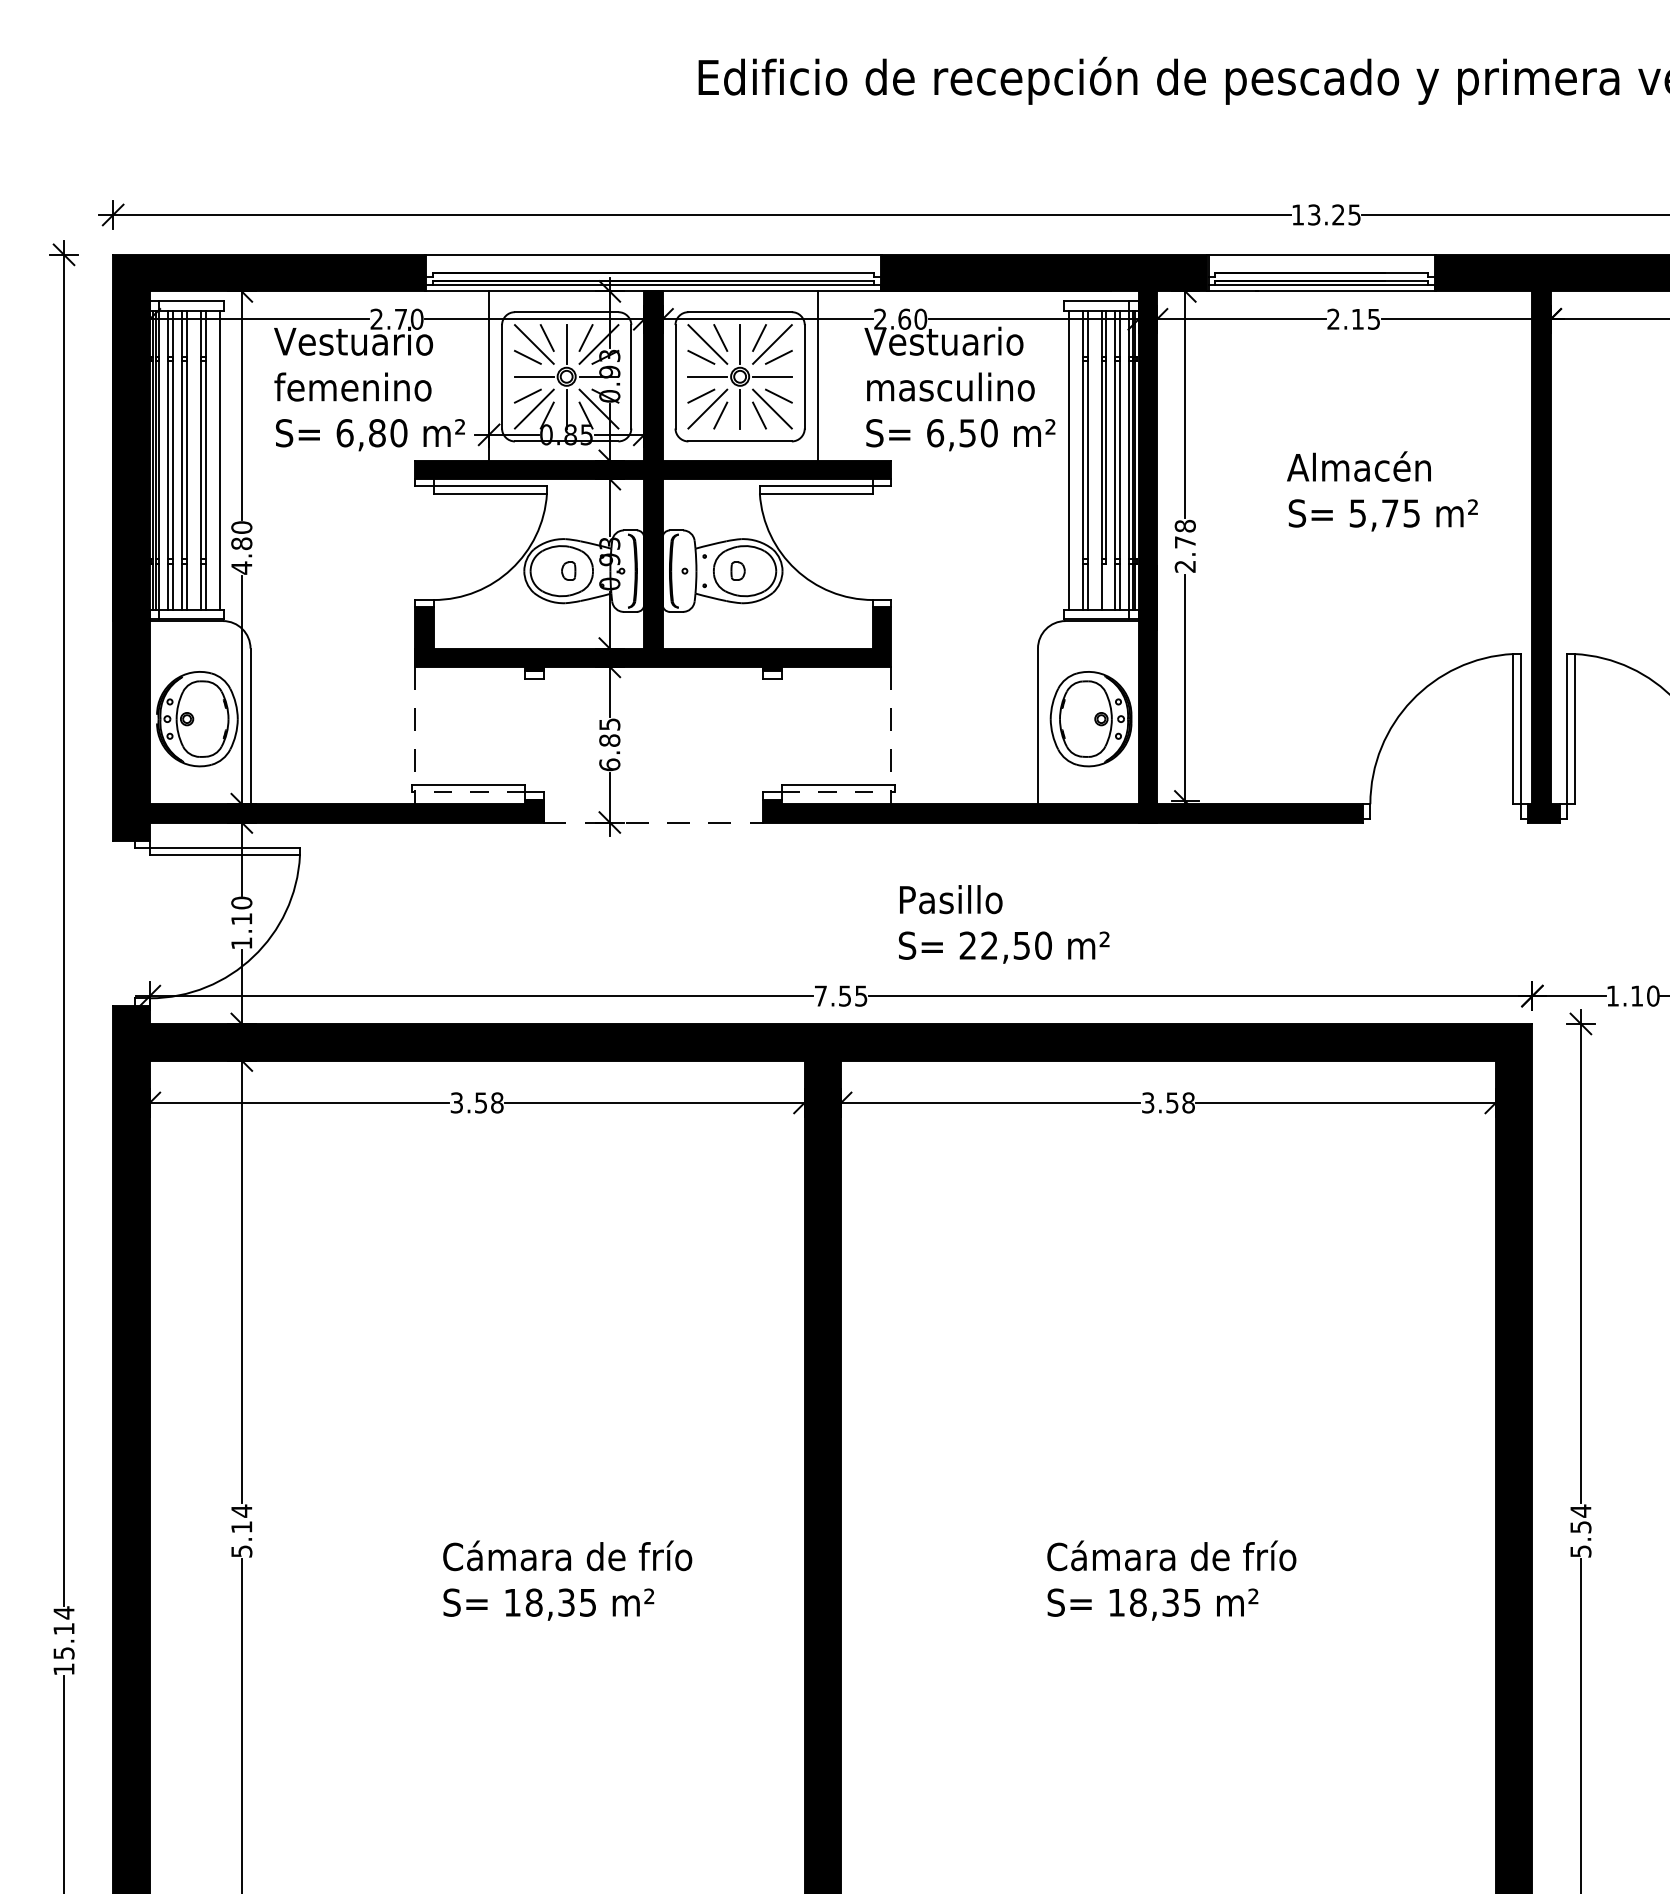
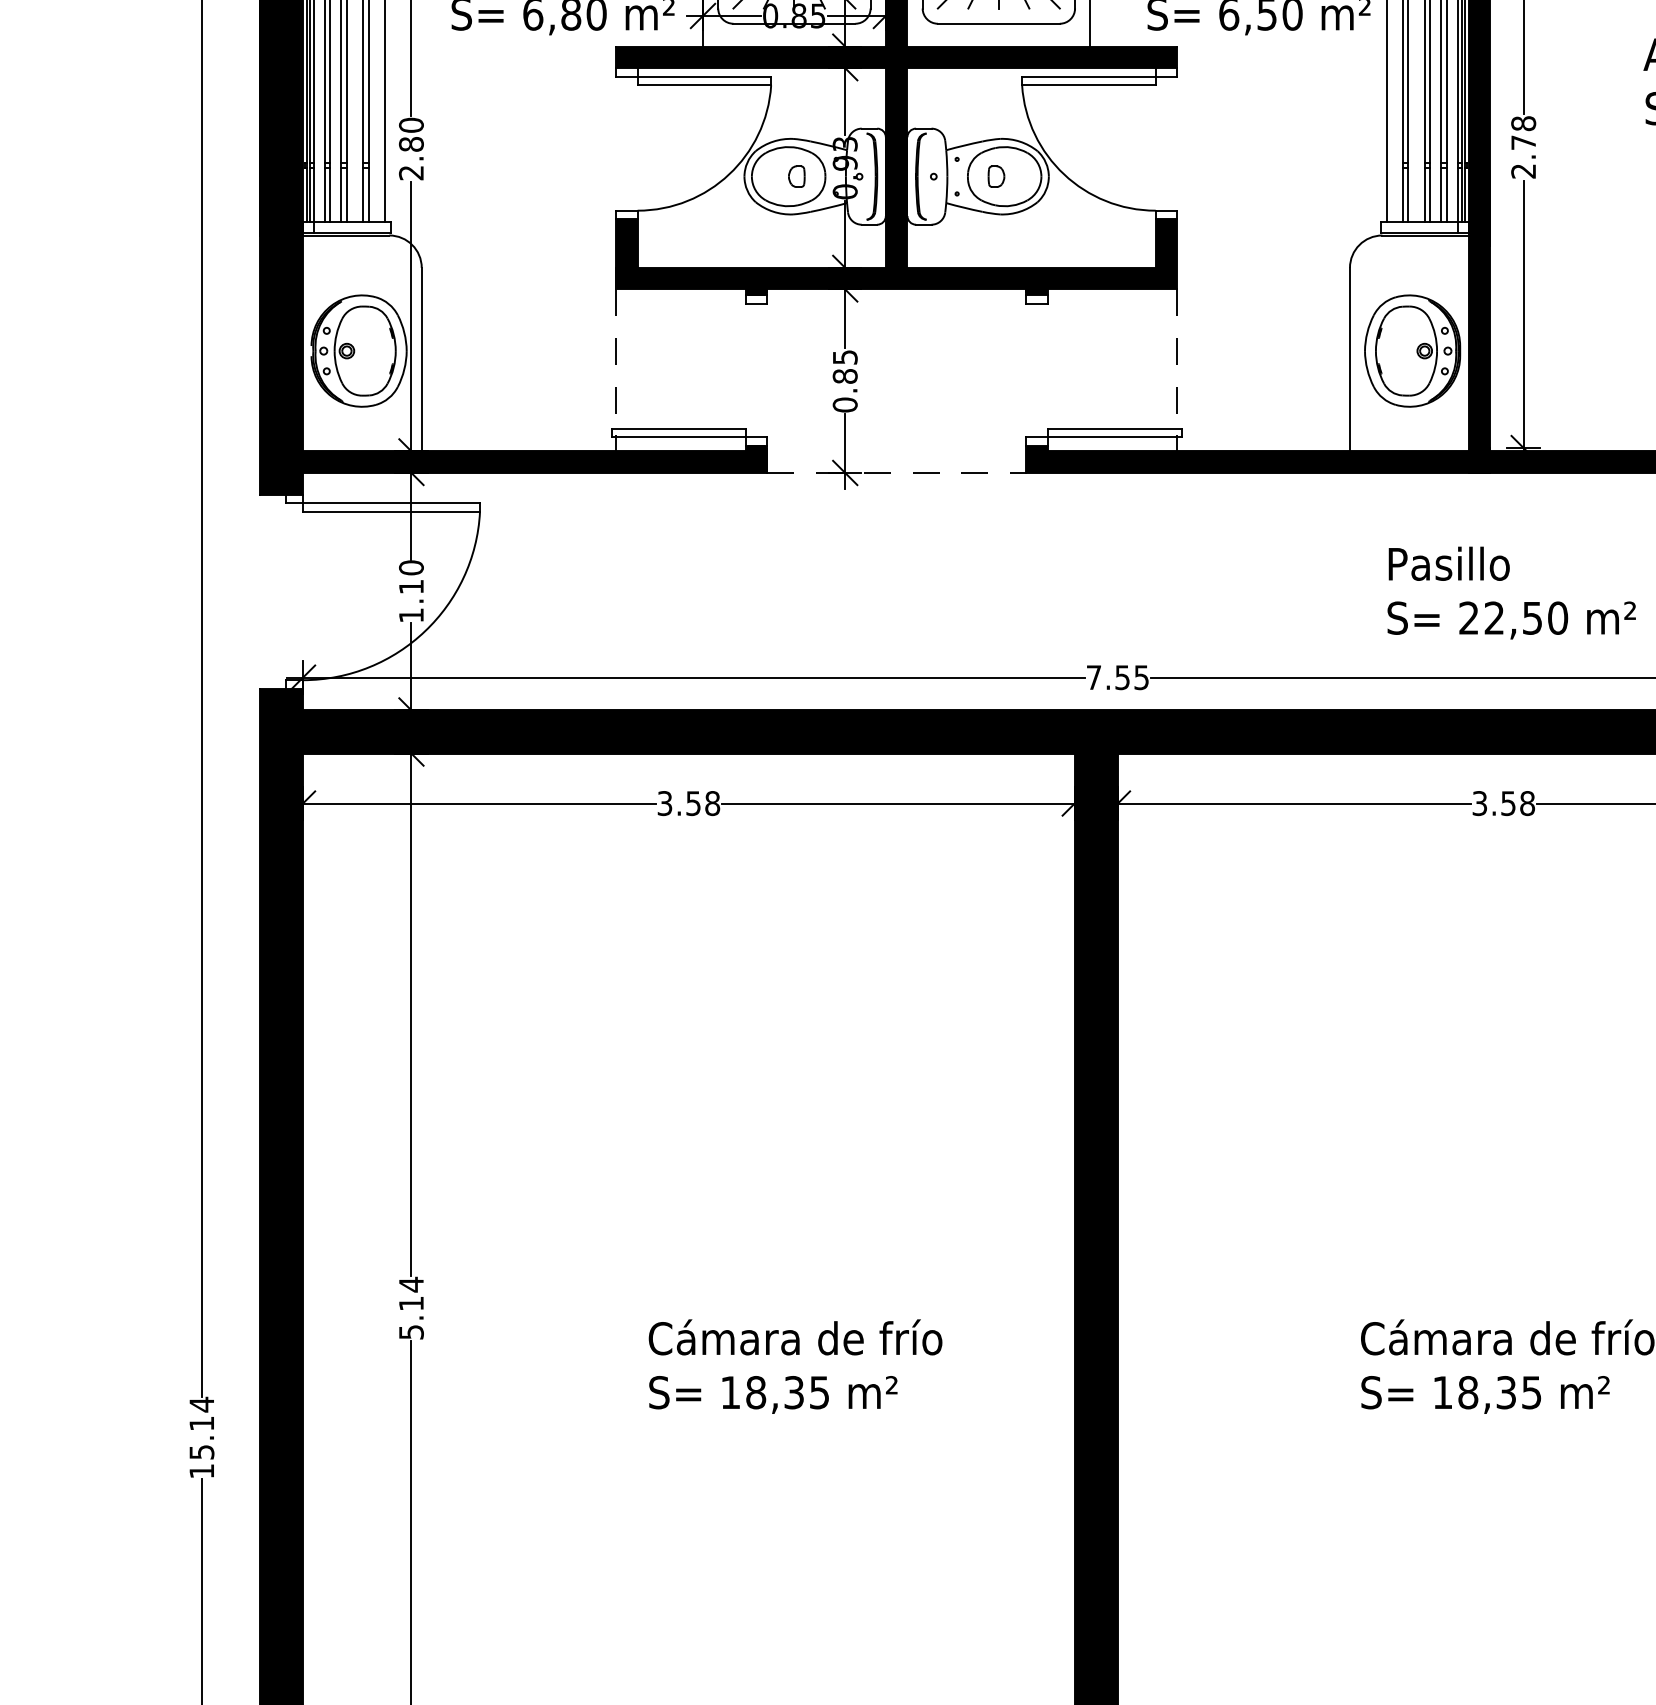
text: (241, 567) -> (411, 172), 4.80 -> 2.80
line: (1106, 586) -> (1430, 194), added
text: (609, 764) -> (844, 404), 6.85 -> 0.85
line: (468, 792) -> (678, 437), dashed -> solid
line: (838, 792) -> (1114, 437), dashed -> solid
text: (1004, 924) -> (1512, 593), moved

